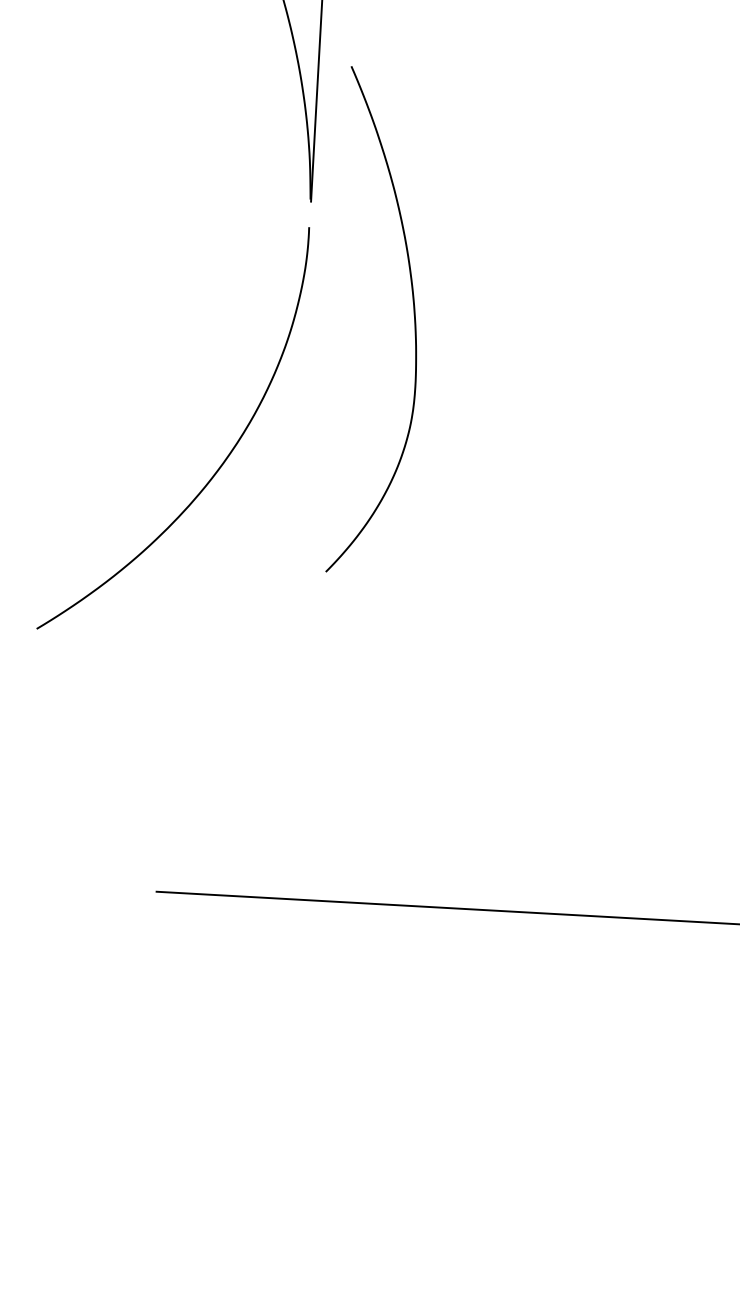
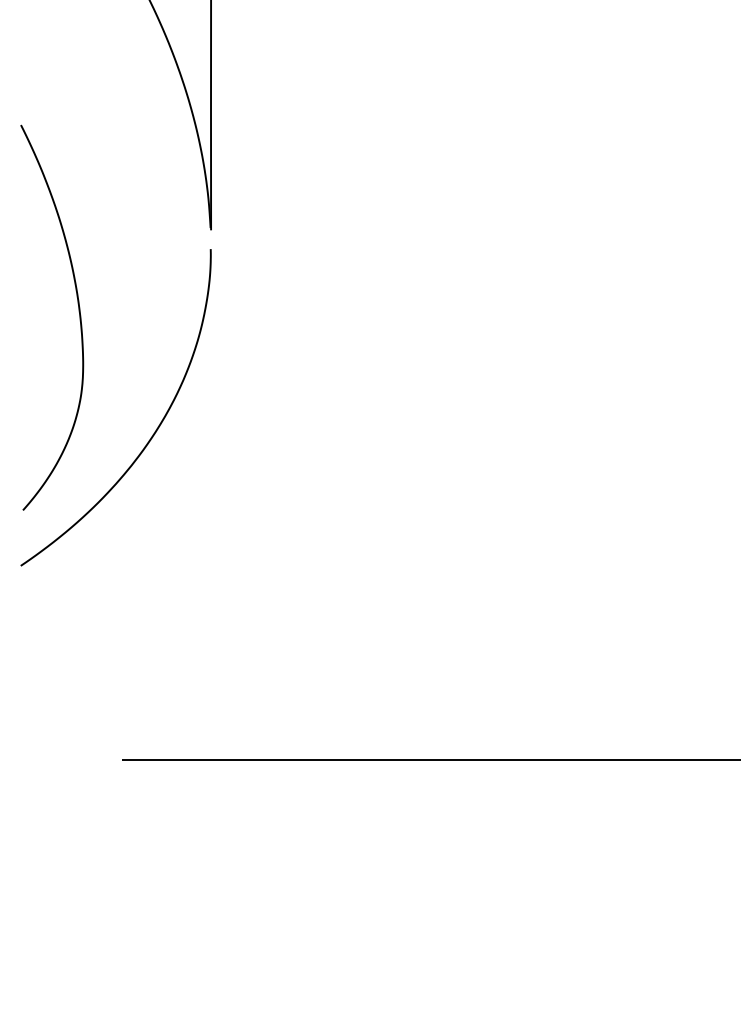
curve: (413, 315) -> (78, 311), moved

